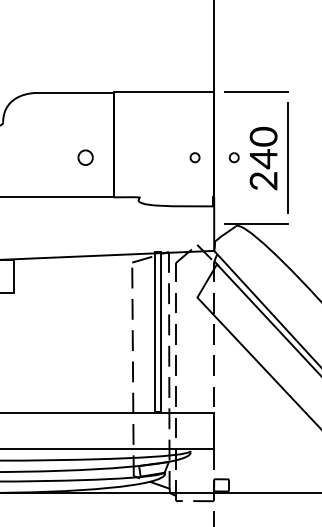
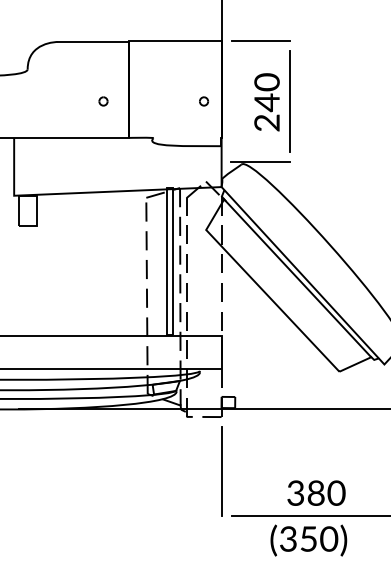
part: (85, 157) -> (103, 101), size x0.62
part: (234, 157) -> (240, 101), removed

